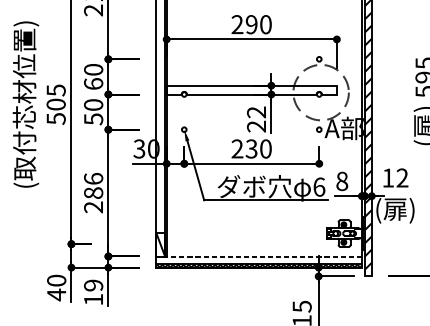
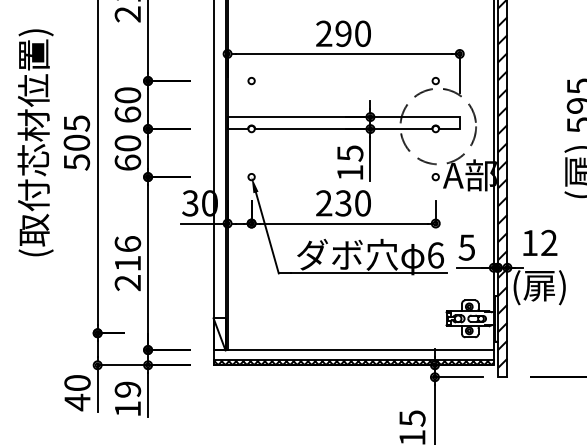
circle: (184, 59) -> (251, 81), added
text: (93, 119) -> (127, 162), 50 -> 60
text: (256, 119) -> (350, 162), 22 -> 15
text: (341, 181) -> (466, 247), 8 -> 5
text: (93, 193) -> (127, 263), 286 -> 216
line: (258, 256) -> (353, 350), dashed -> solid

